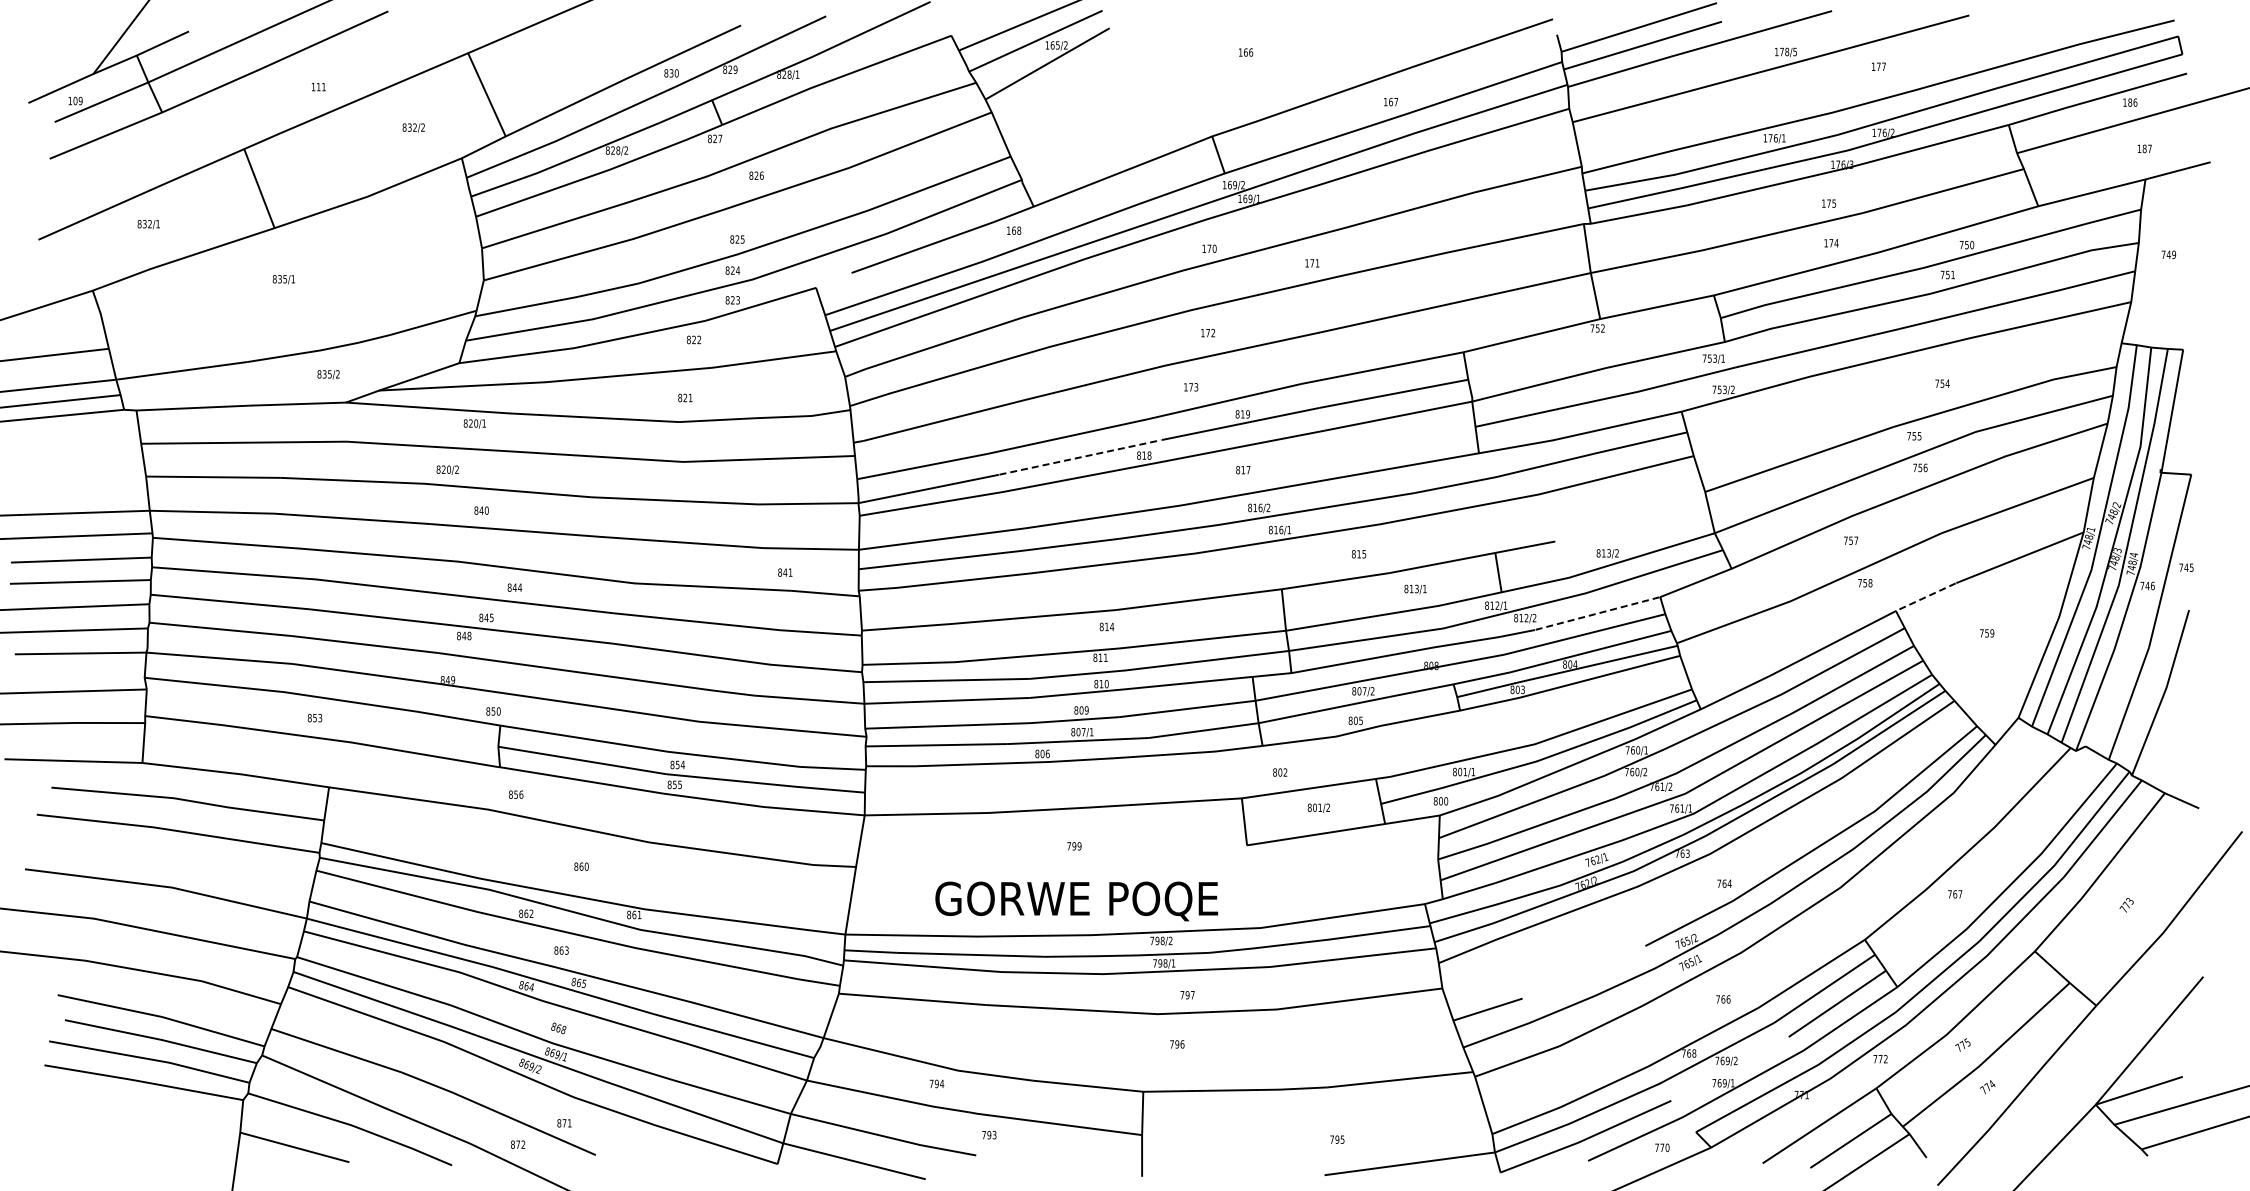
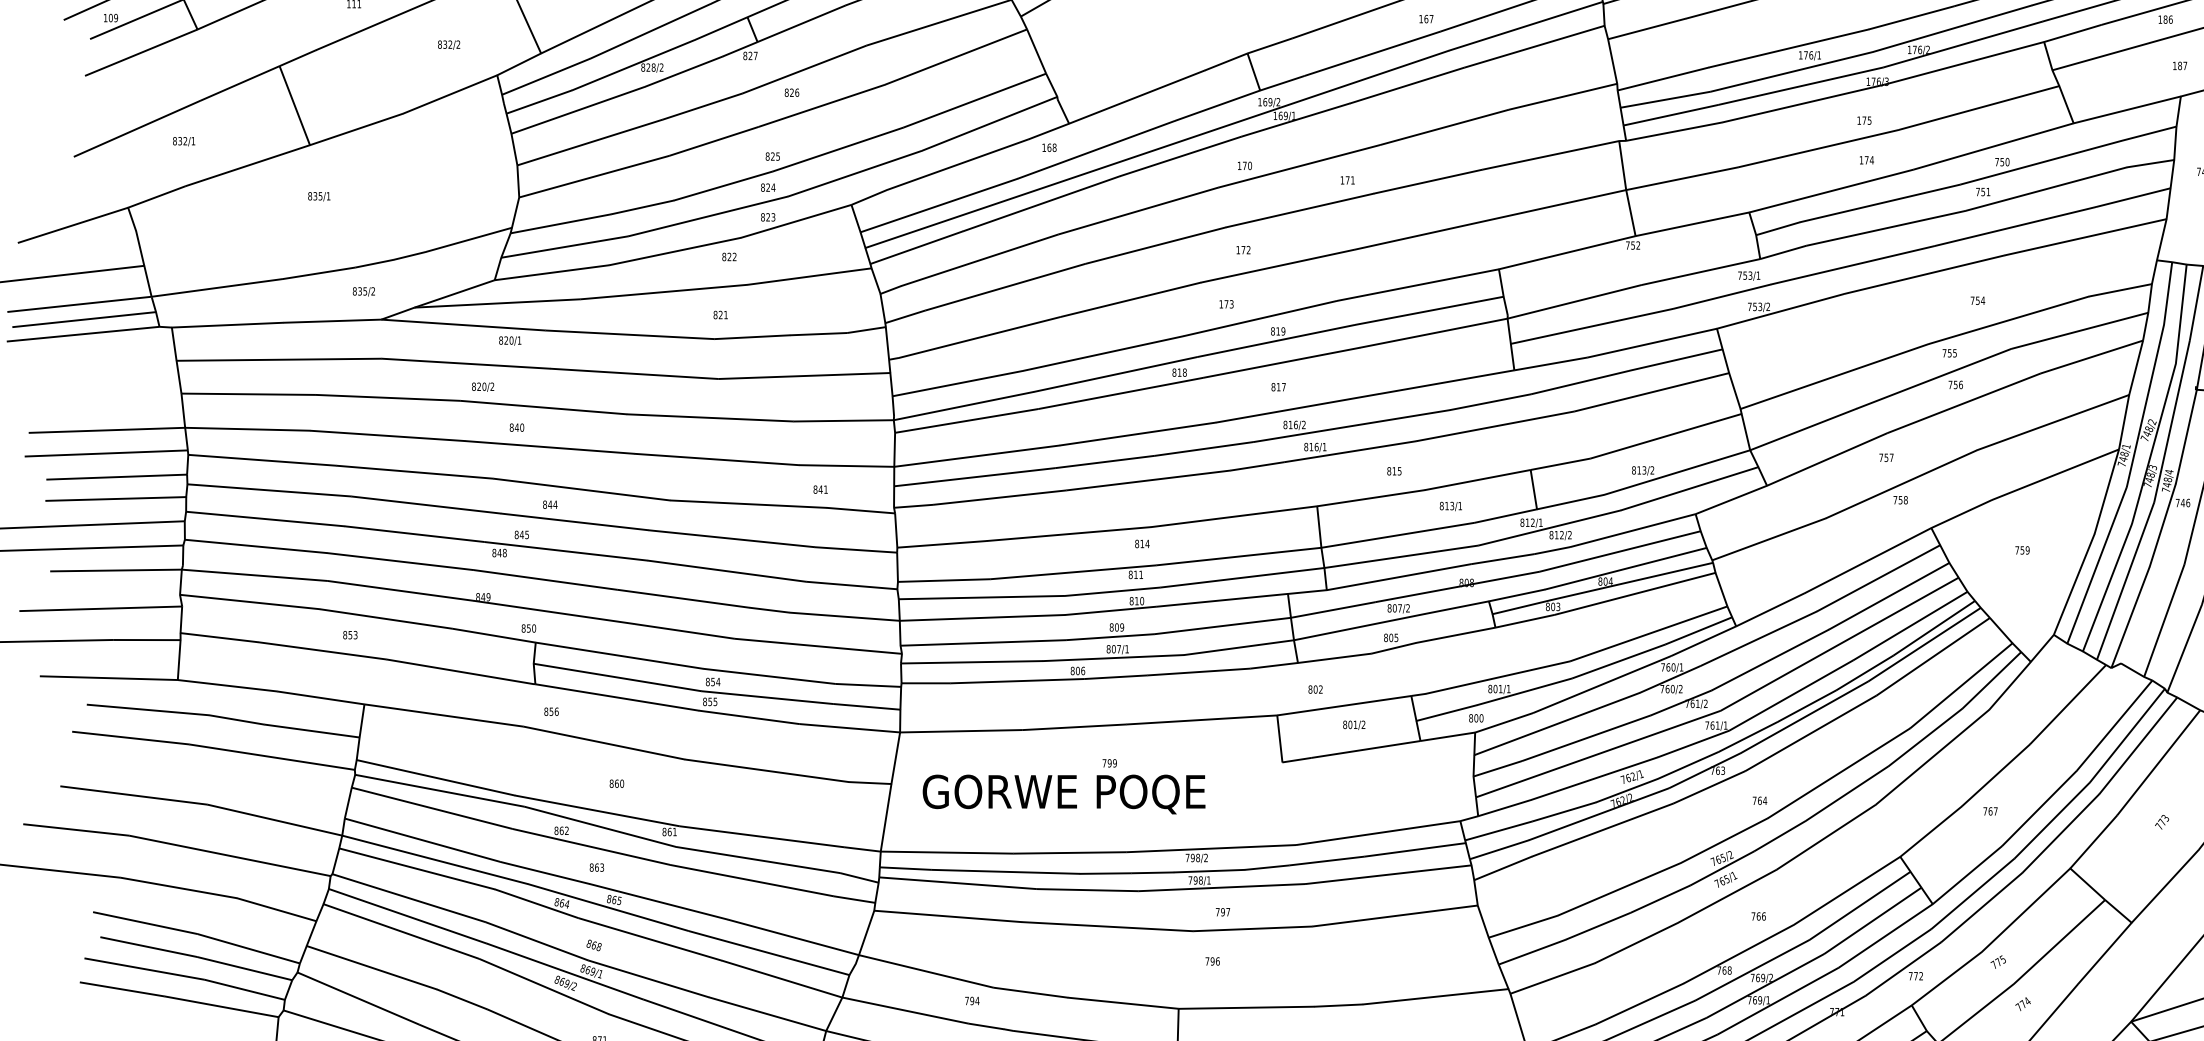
line: (833, 280) -> (868, 197), added
line: (1080, 457) -> (1115, 374), dashed -> solid
line: (1630, 519) -> (1665, 436), added
line: (1925, 597) -> (1960, 514), dashed -> solid
line: (1597, 613) -> (1632, 530), dashed -> solid
text: (1076, 901) -> (1063, 794), moved
line: (1583, 972) -> (1618, 889), added
line: (1729, 1068) -> (1764, 985), added

